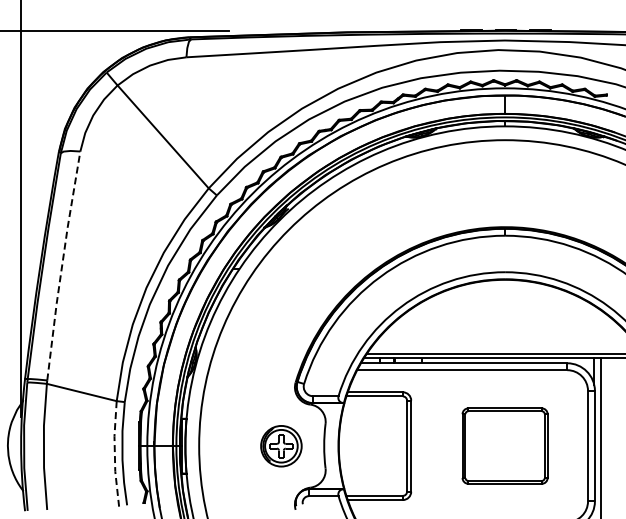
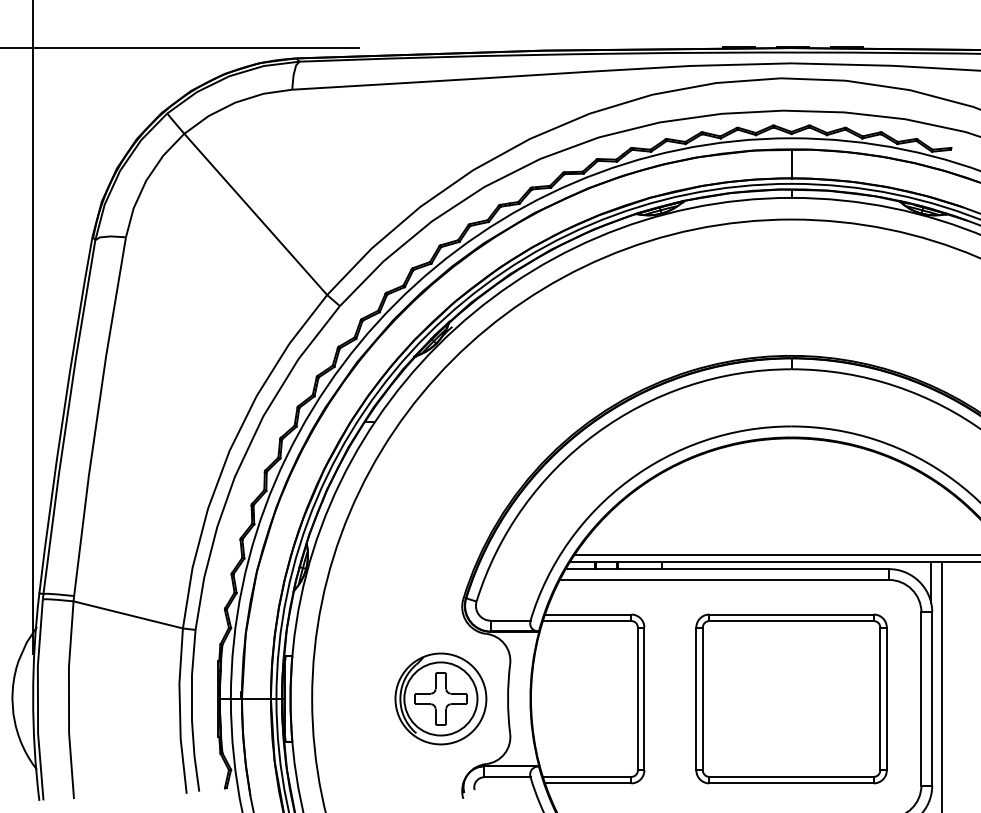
line: (62, 265) -> (97, 415), dashed -> solid
part: (504, 445) -> (790, 697), size x1.43
part: (281, 446) -> (441, 699), size x1.43
line: (114, 453) -> (179, 710), dashed -> solid

